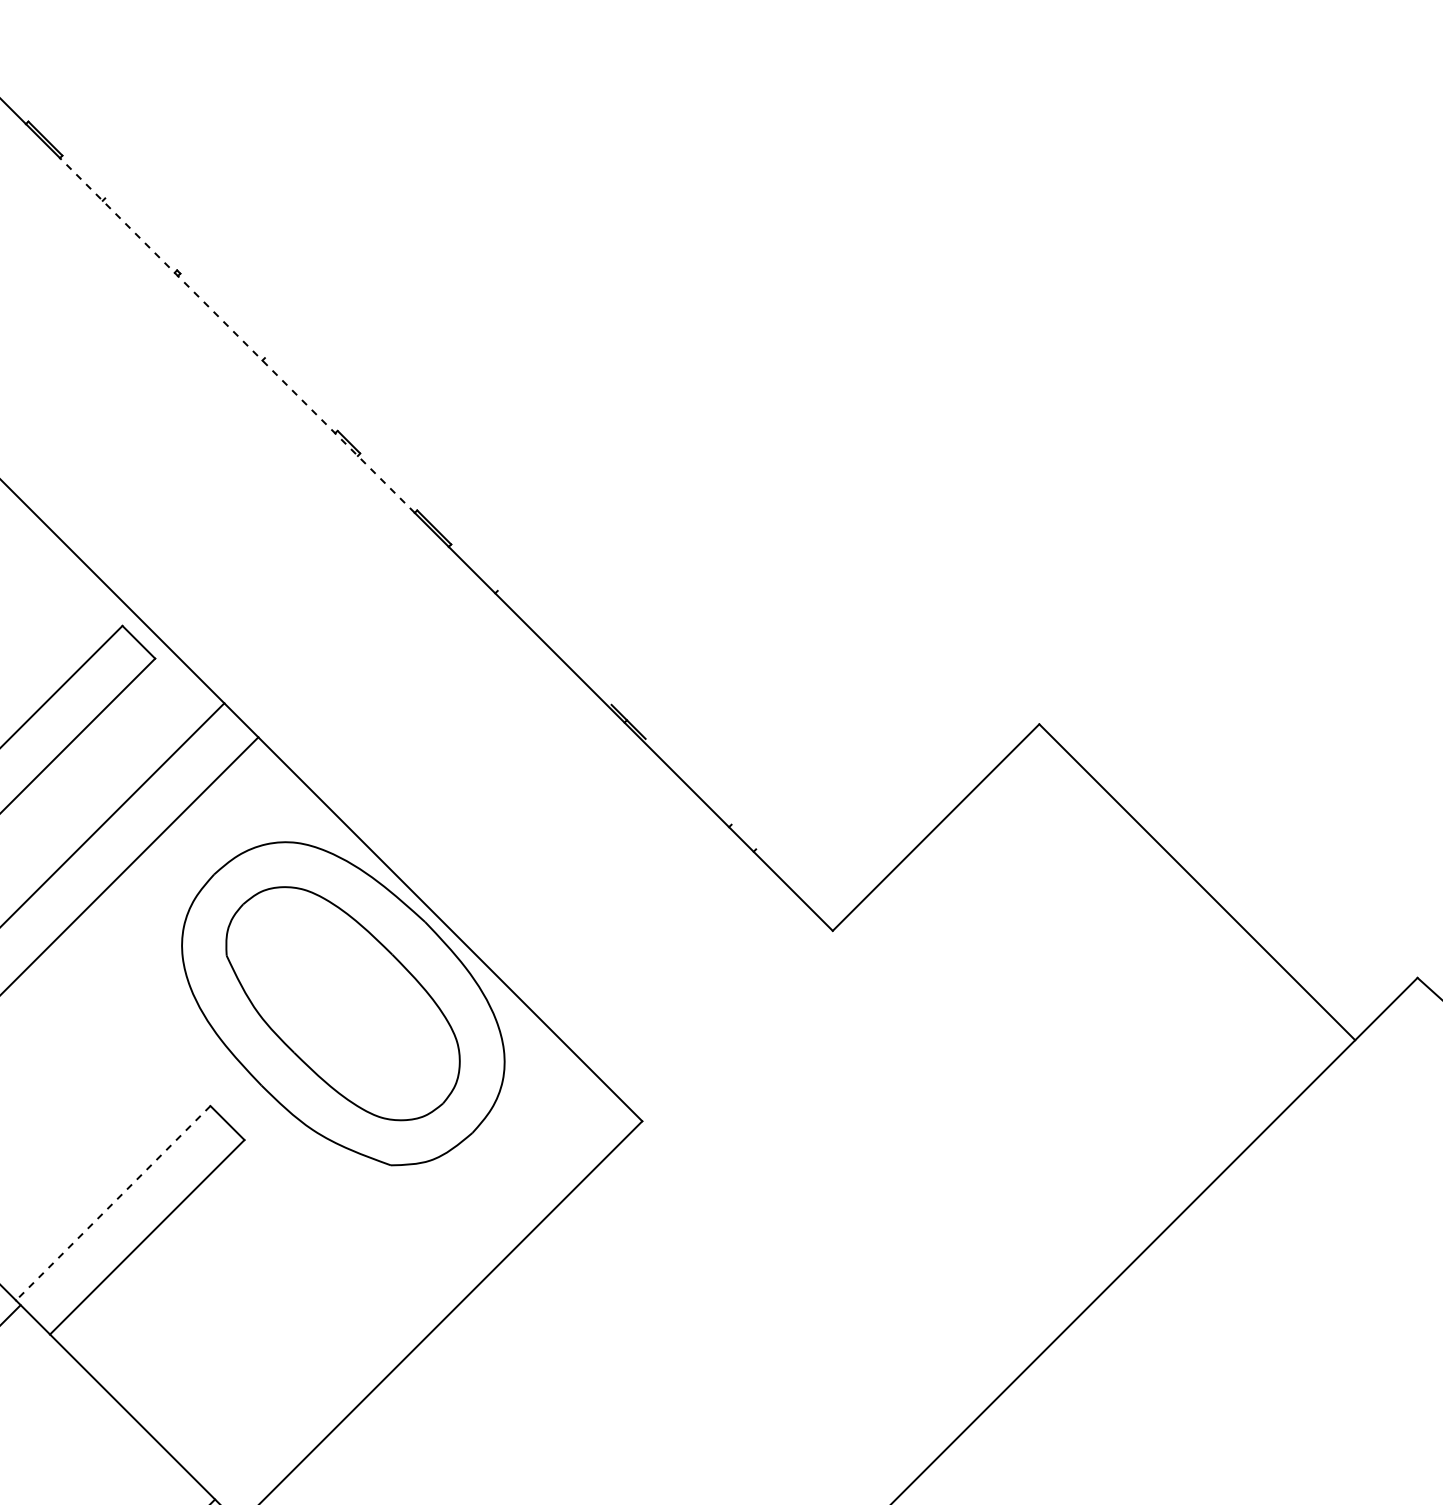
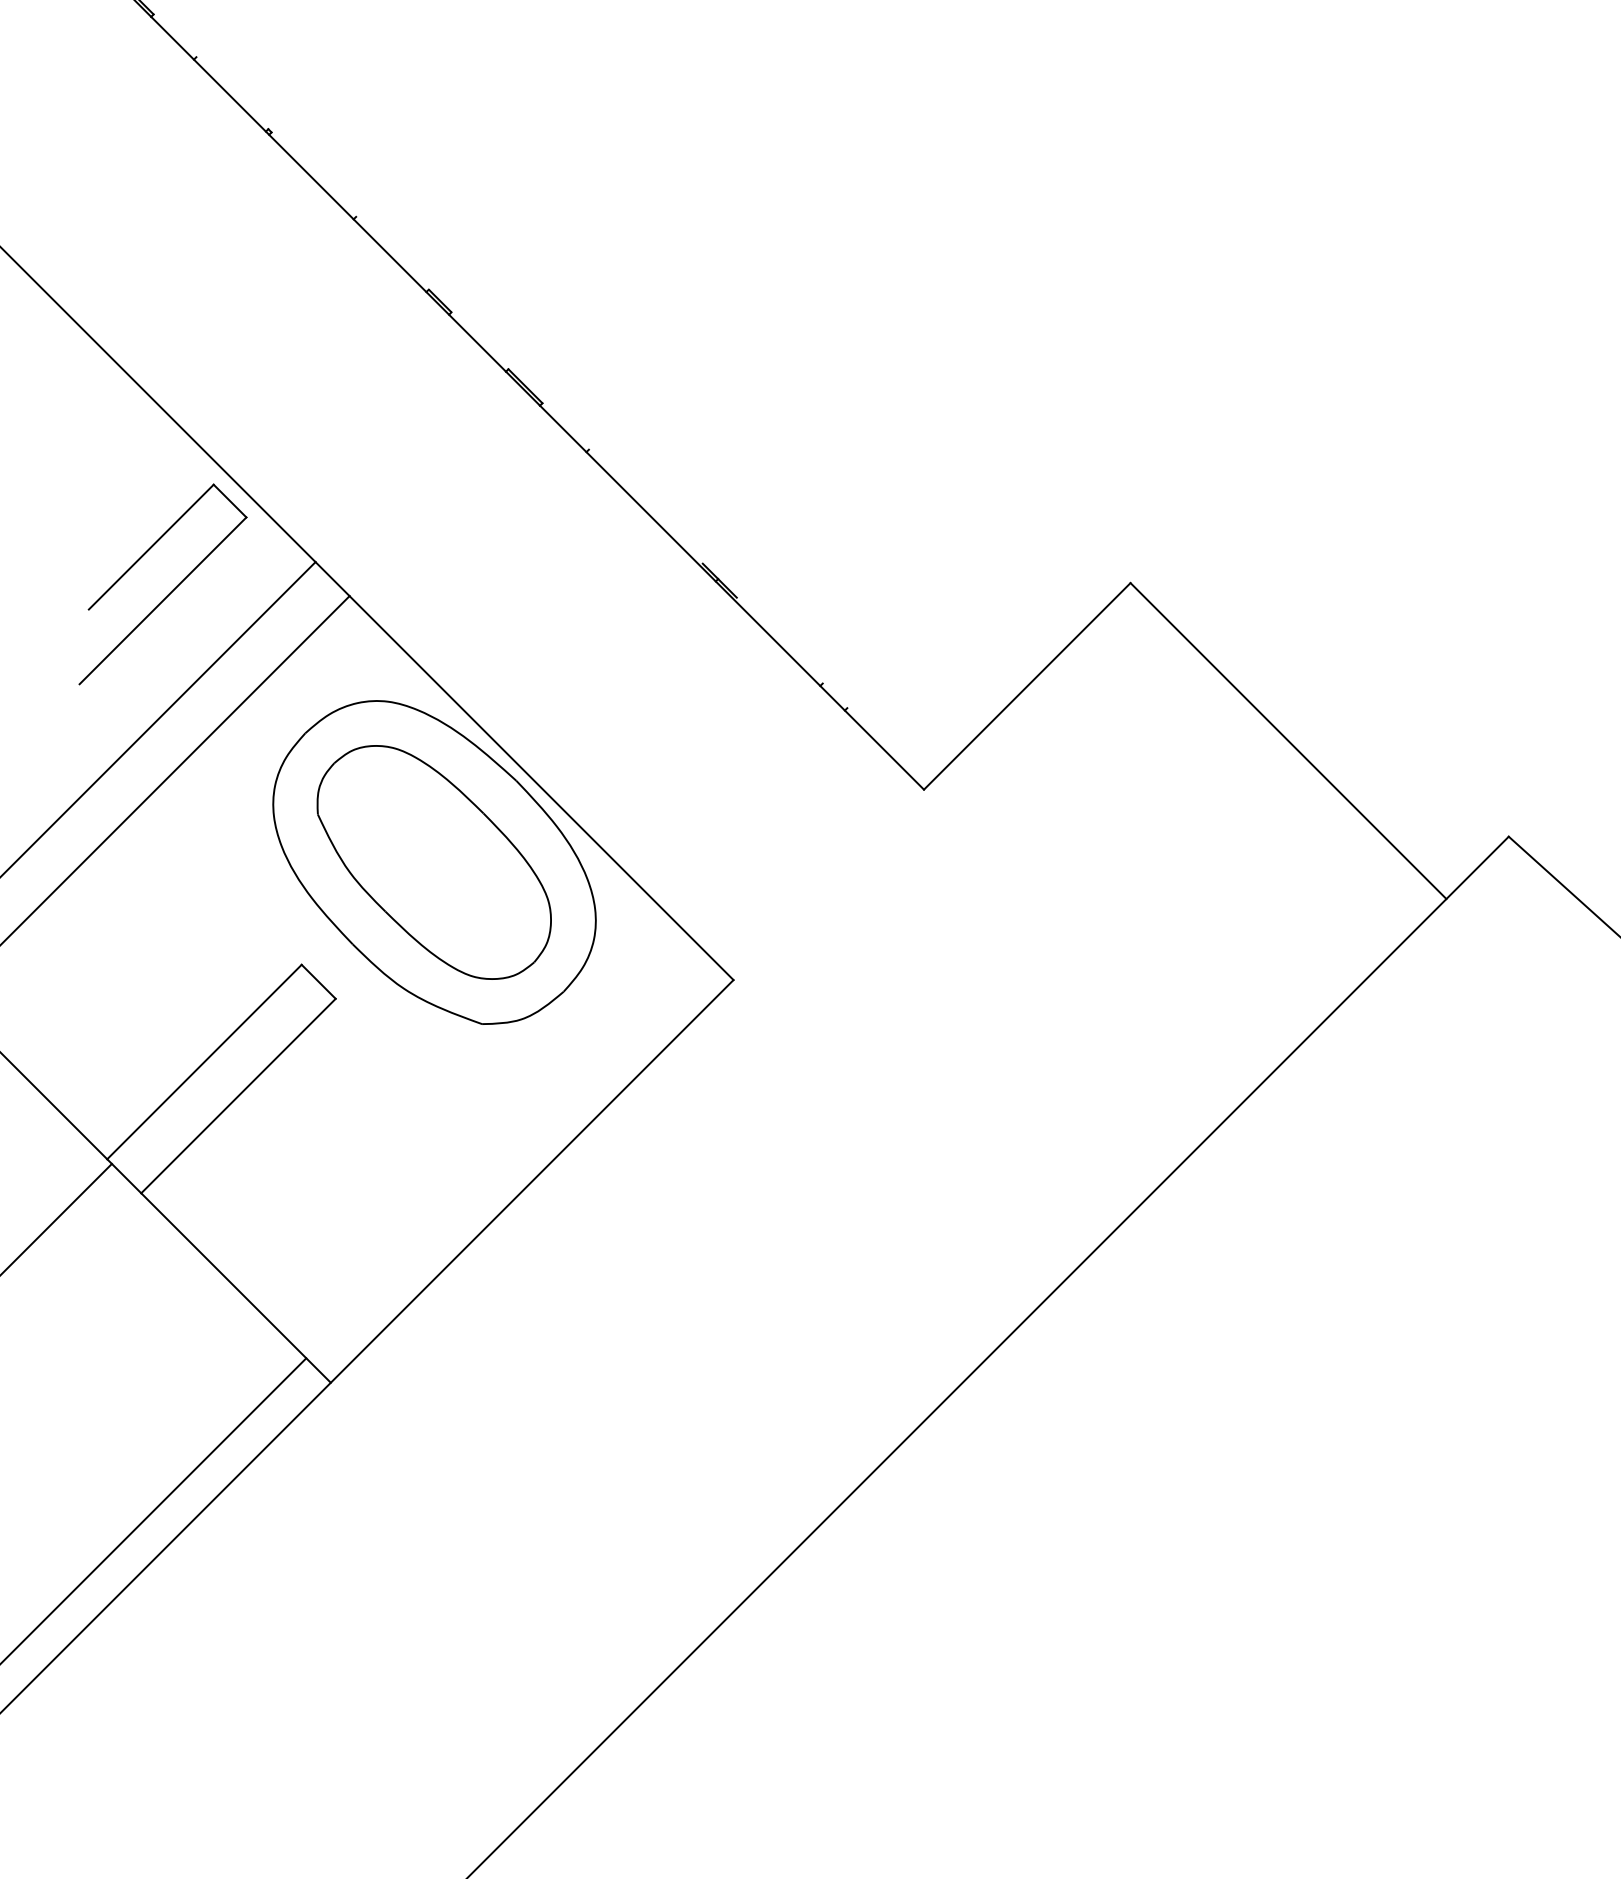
line: (237, 335) -> (328, 194), dashed -> solid
line: (113, 1203) -> (204, 1062), dashed -> solid

